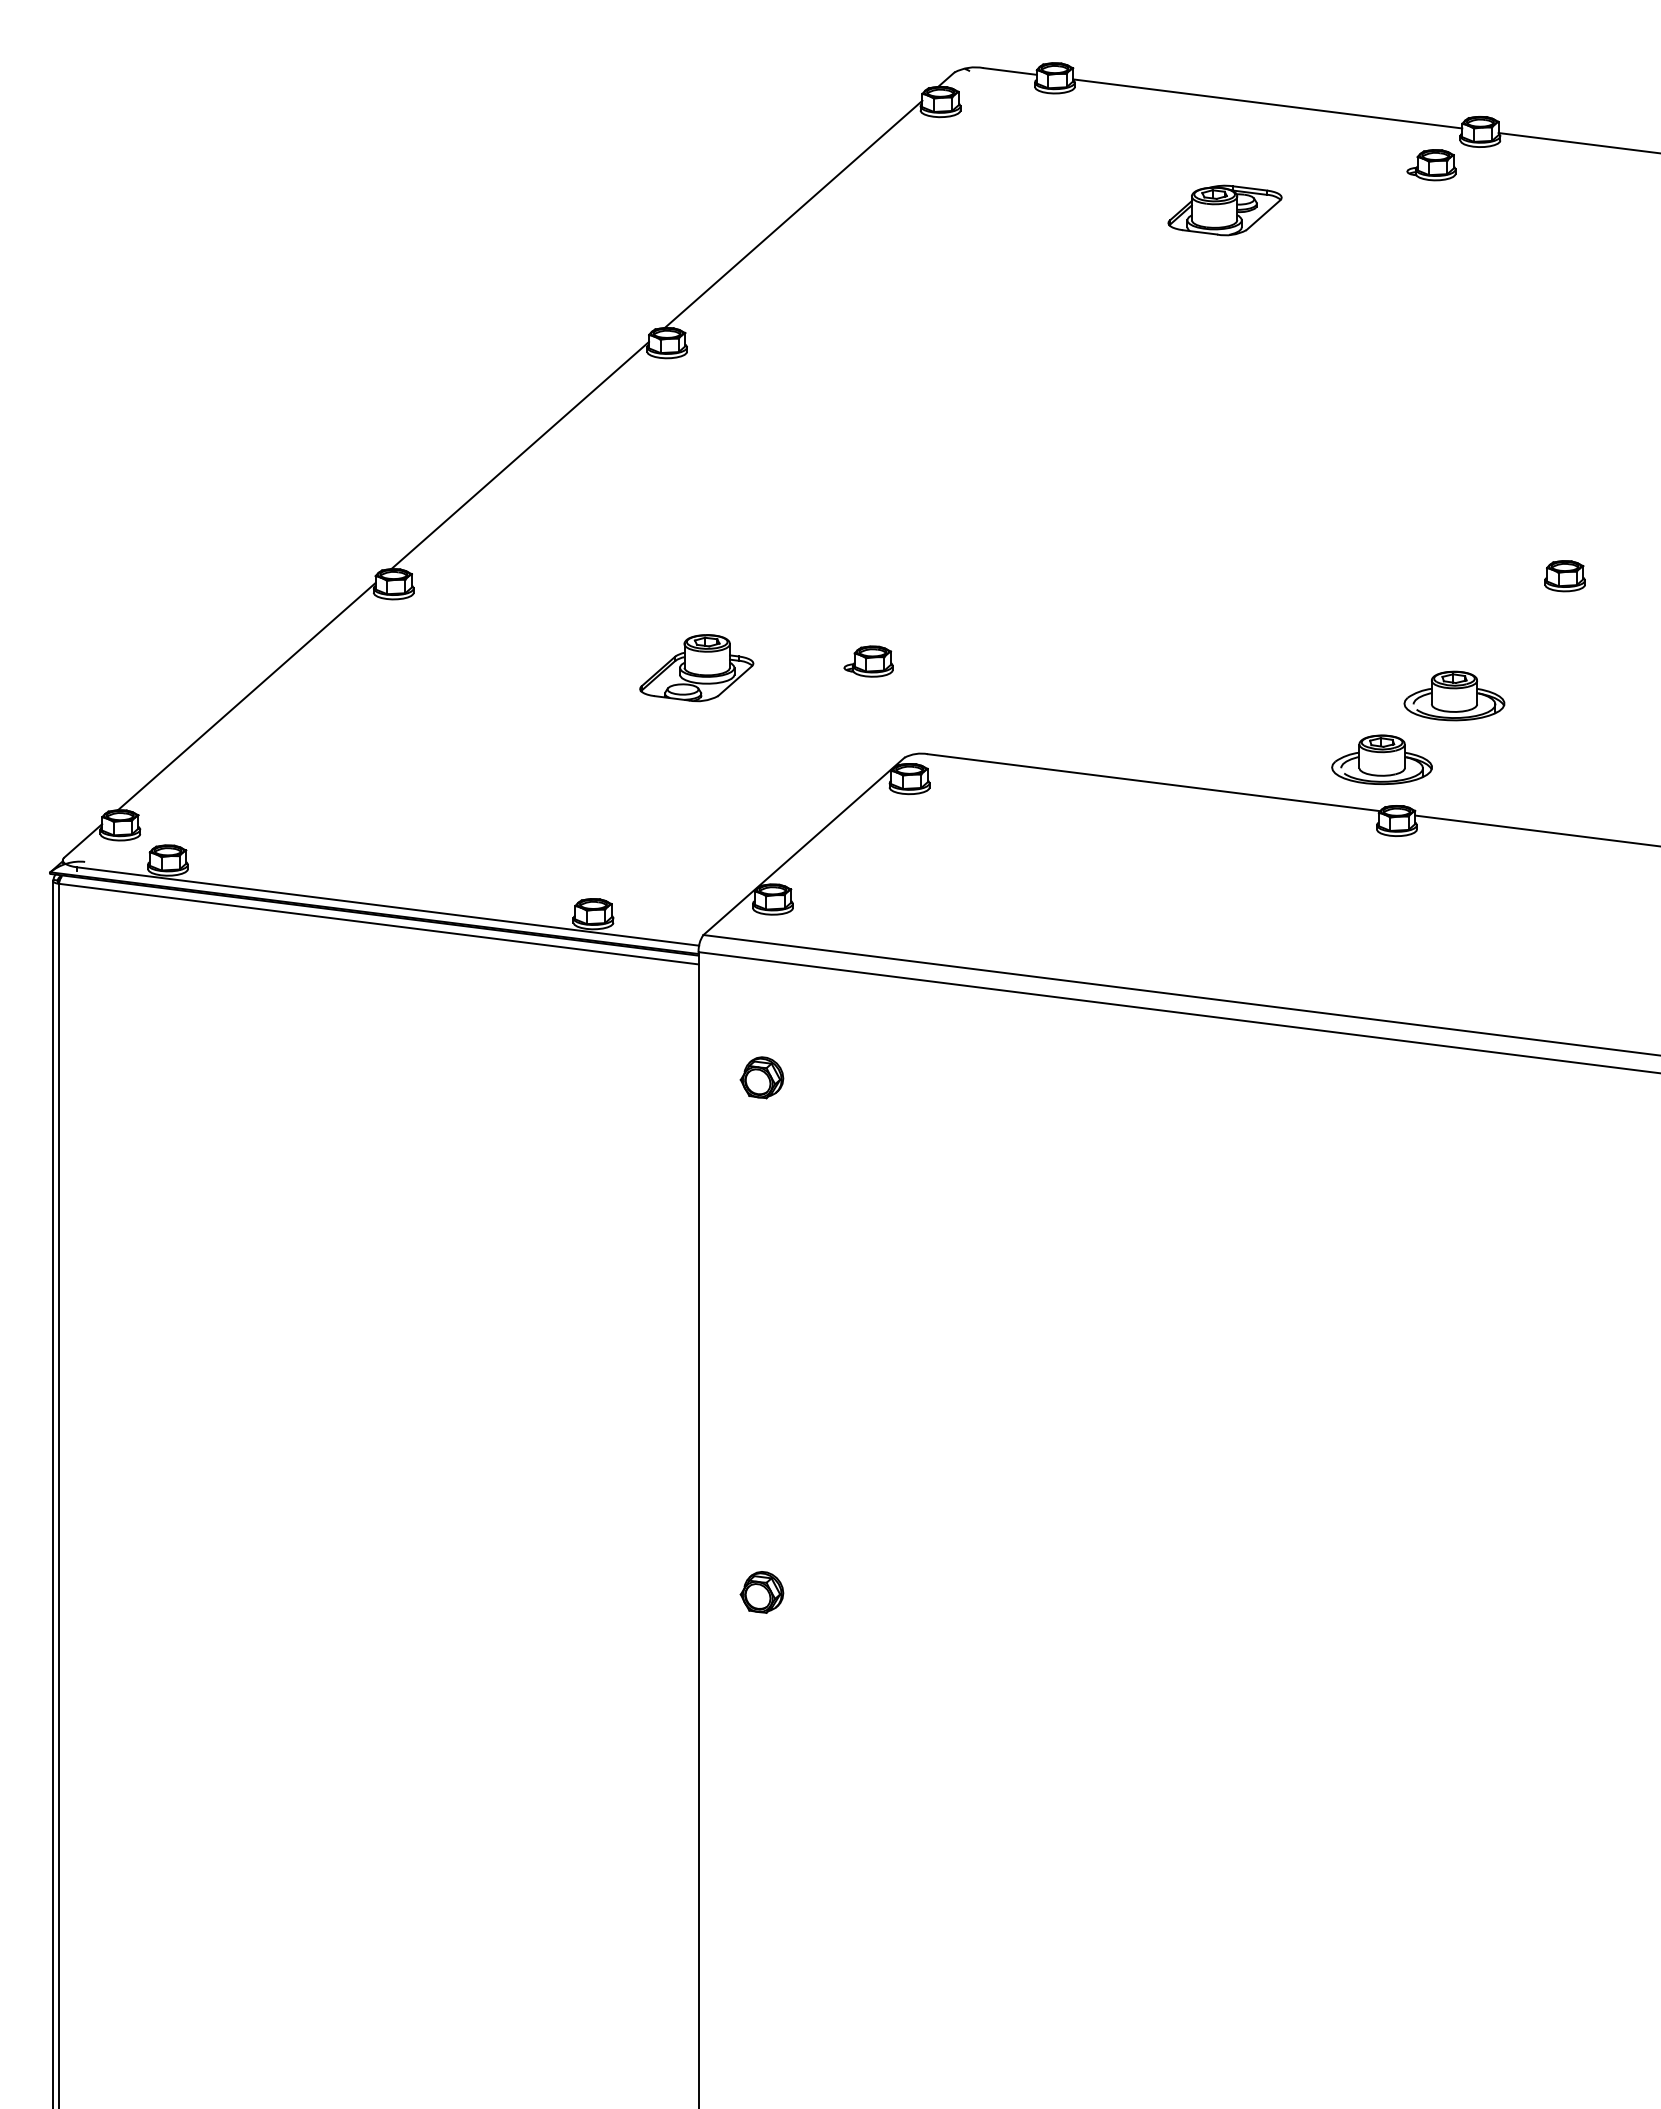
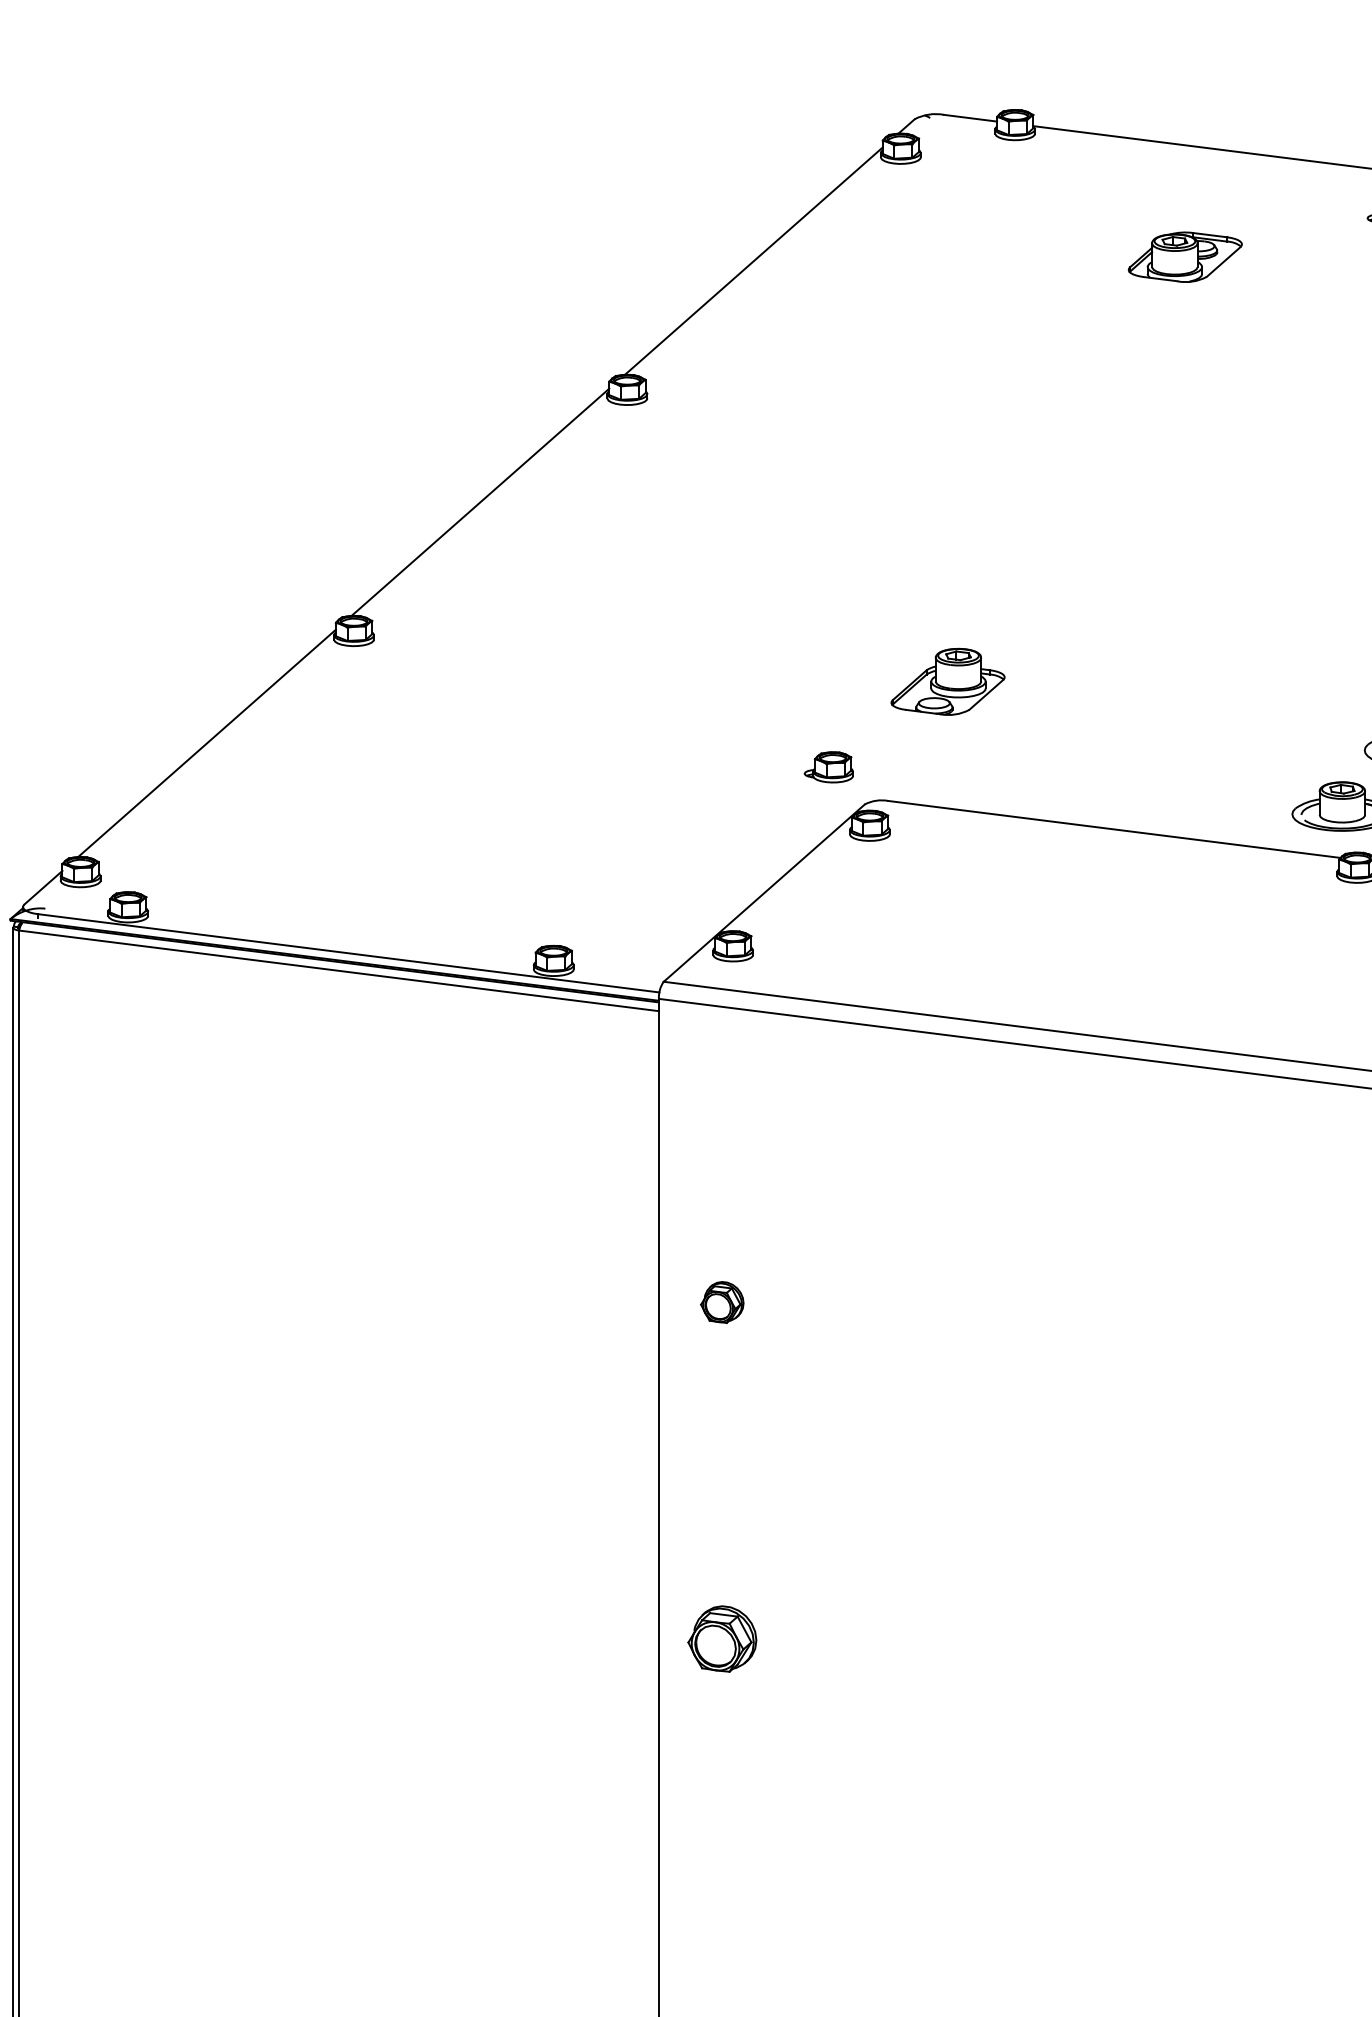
part: (868, 661) -> (828, 767), moved
part: (696, 668) -> (947, 682), moved
part: (761, 1077) -> (721, 1302), moved
part: (761, 1592) -> (721, 1639), size x1.6

